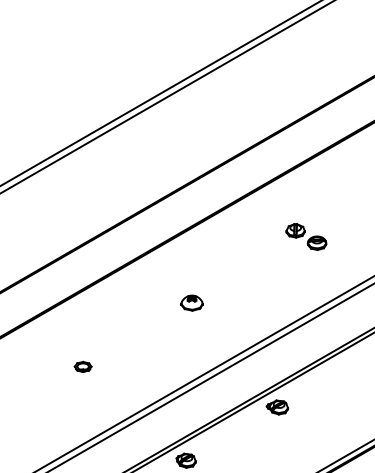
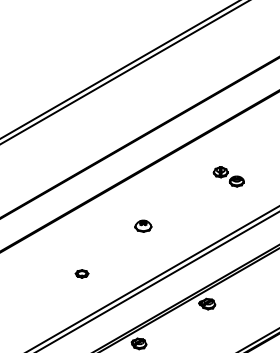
part: (82, 366) -> (81, 273), moved

